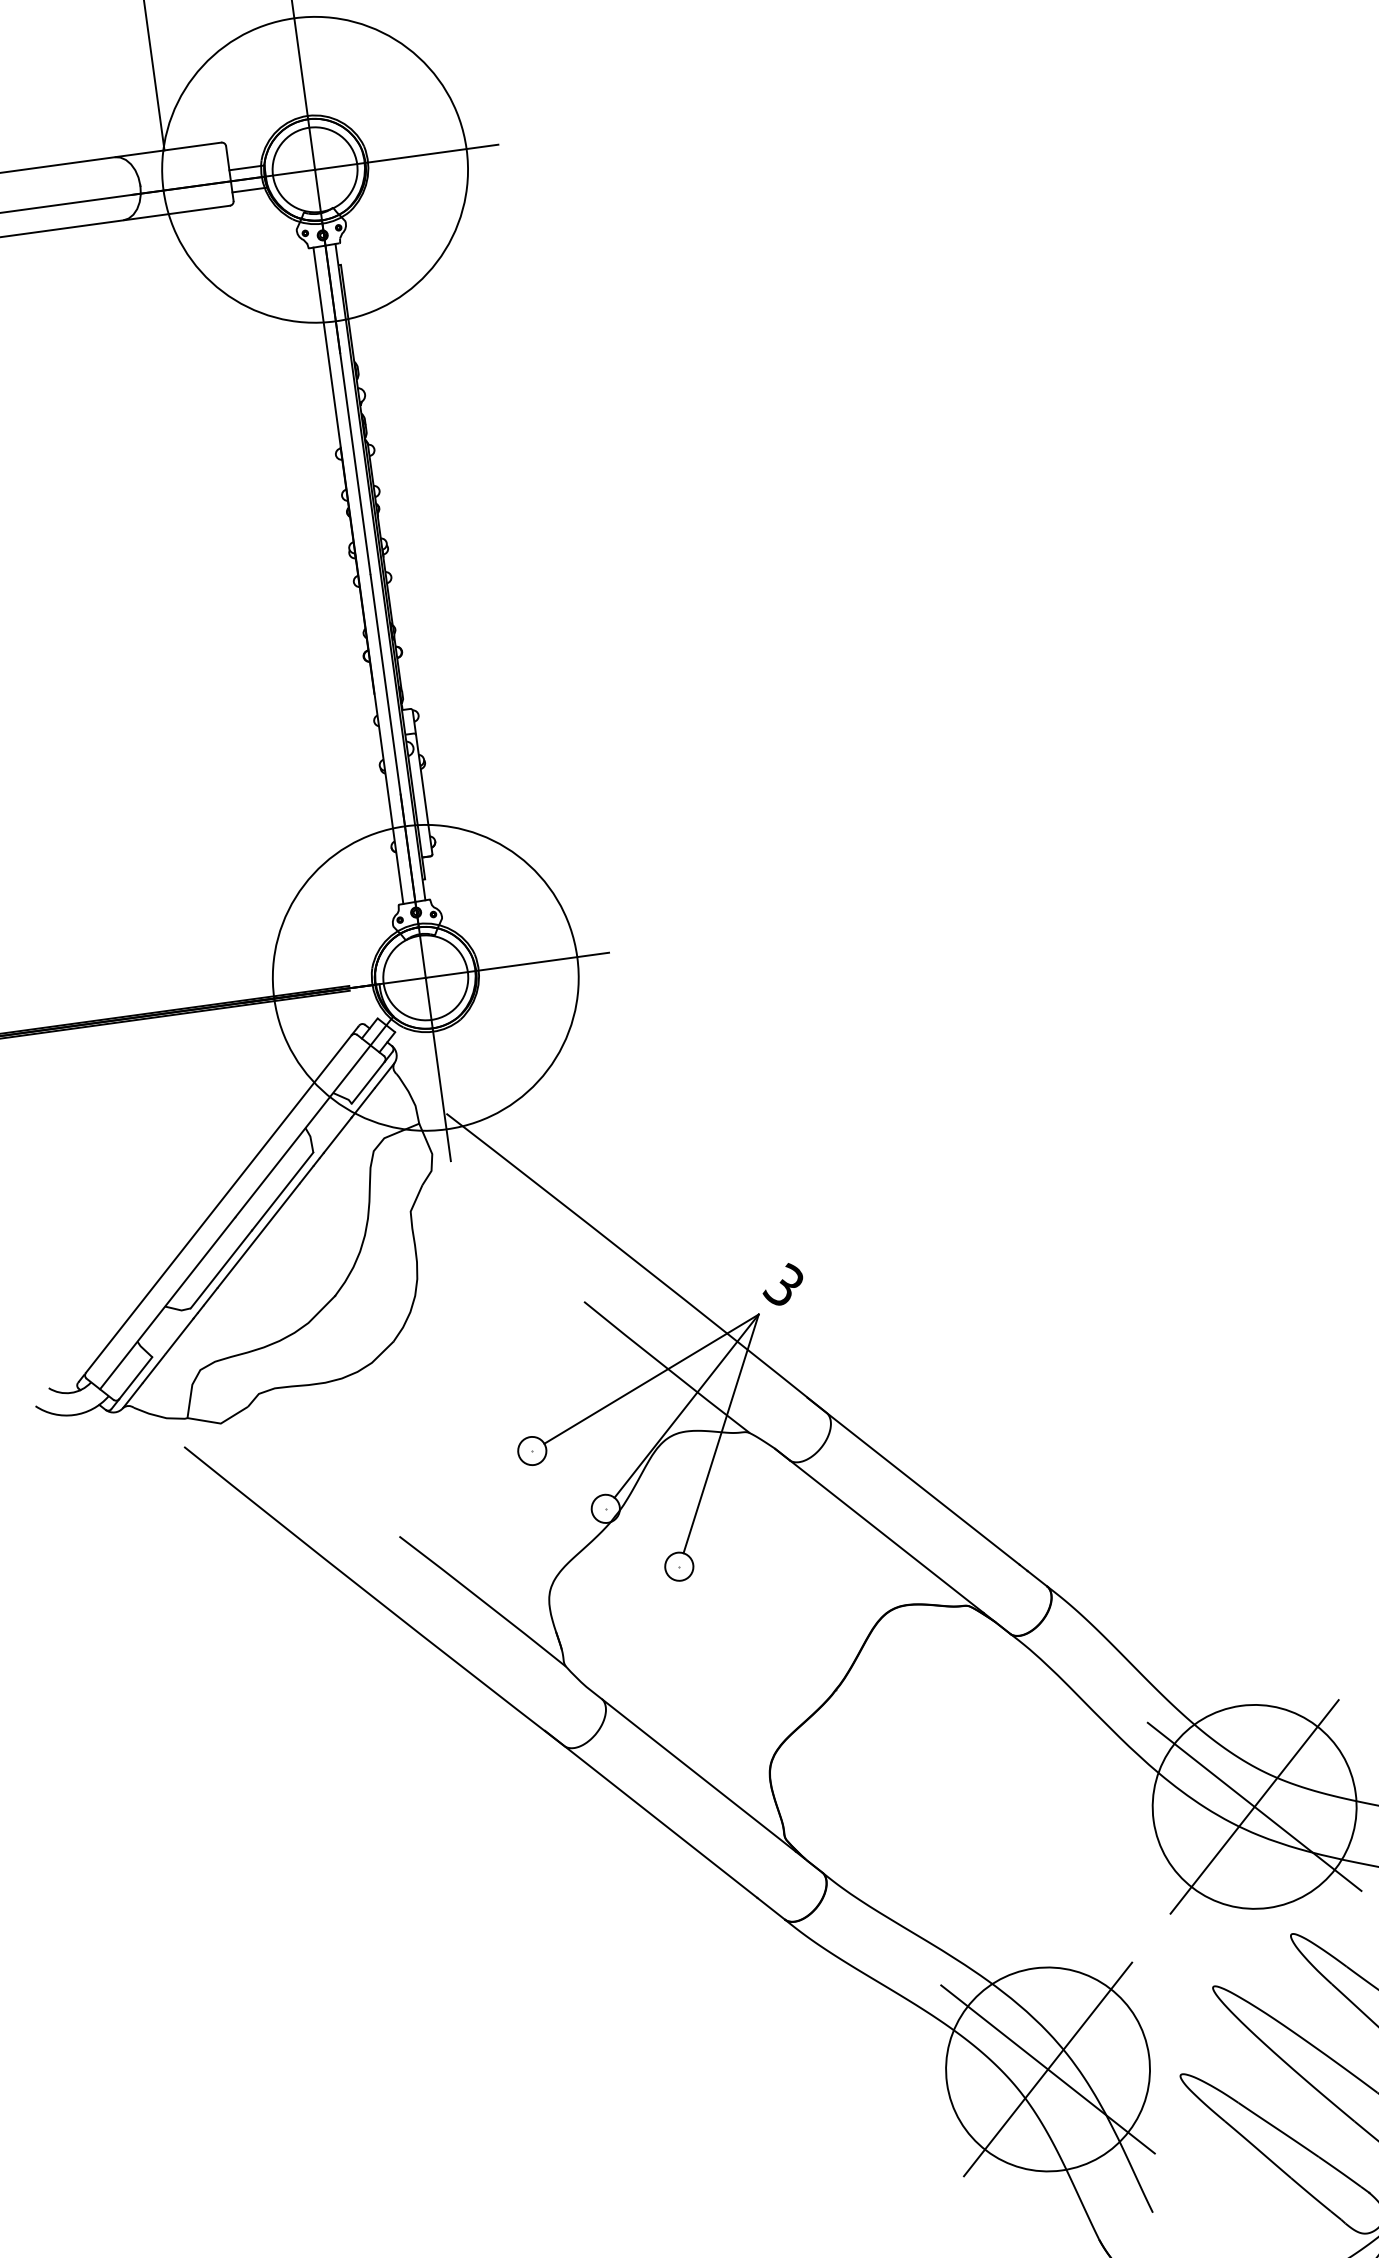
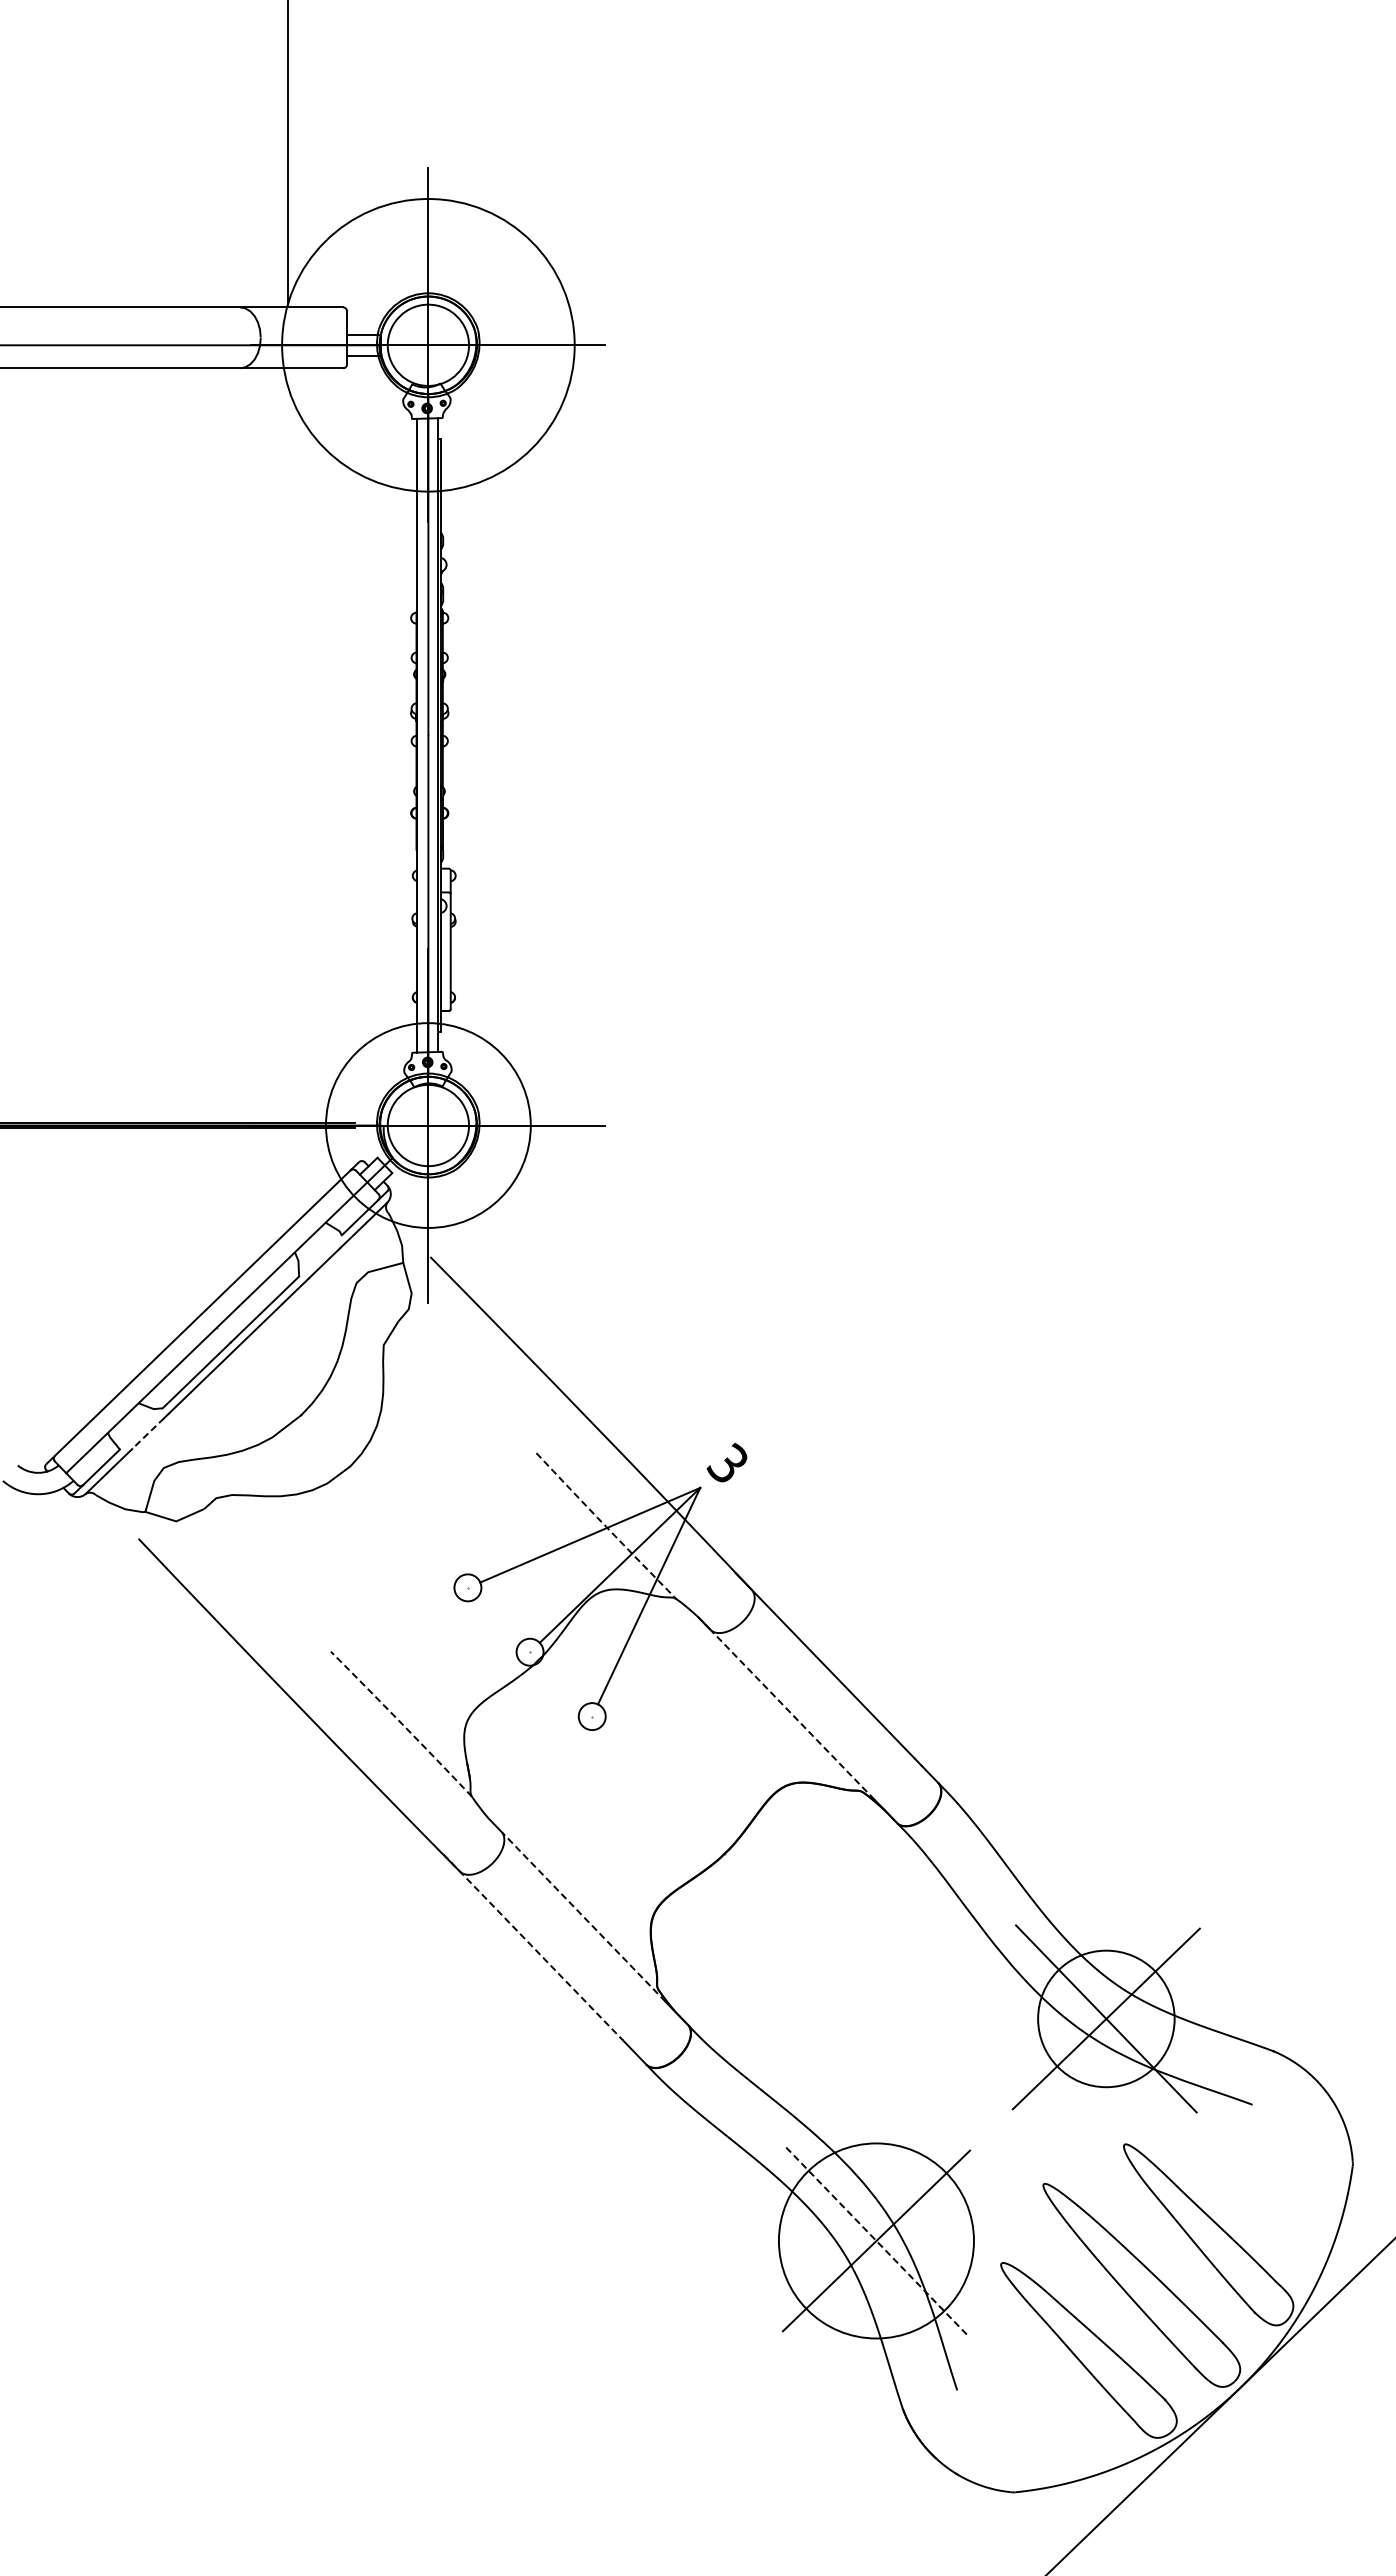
circle: (425, 977) -> (428, 1125), size x0.7
line: (179, 1336) -> (148, 1433), solid -> dashed
arc: (667, 1367) -> (606, 1526), solid -> dashed
line: (886, 1537) -> (792, 1715), solid -> dashed
arc: (482, 1600) -> (401, 1723), solid -> dashed
line: (698, 1776) -> (583, 1917), solid -> dashed
circle: (1253, 1806) -> (1105, 2018), size x0.7
line: (651, 1815) -> (533, 1948), solid -> dashed
line: (1048, 2068) -> (876, 2240), solid -> dashed

